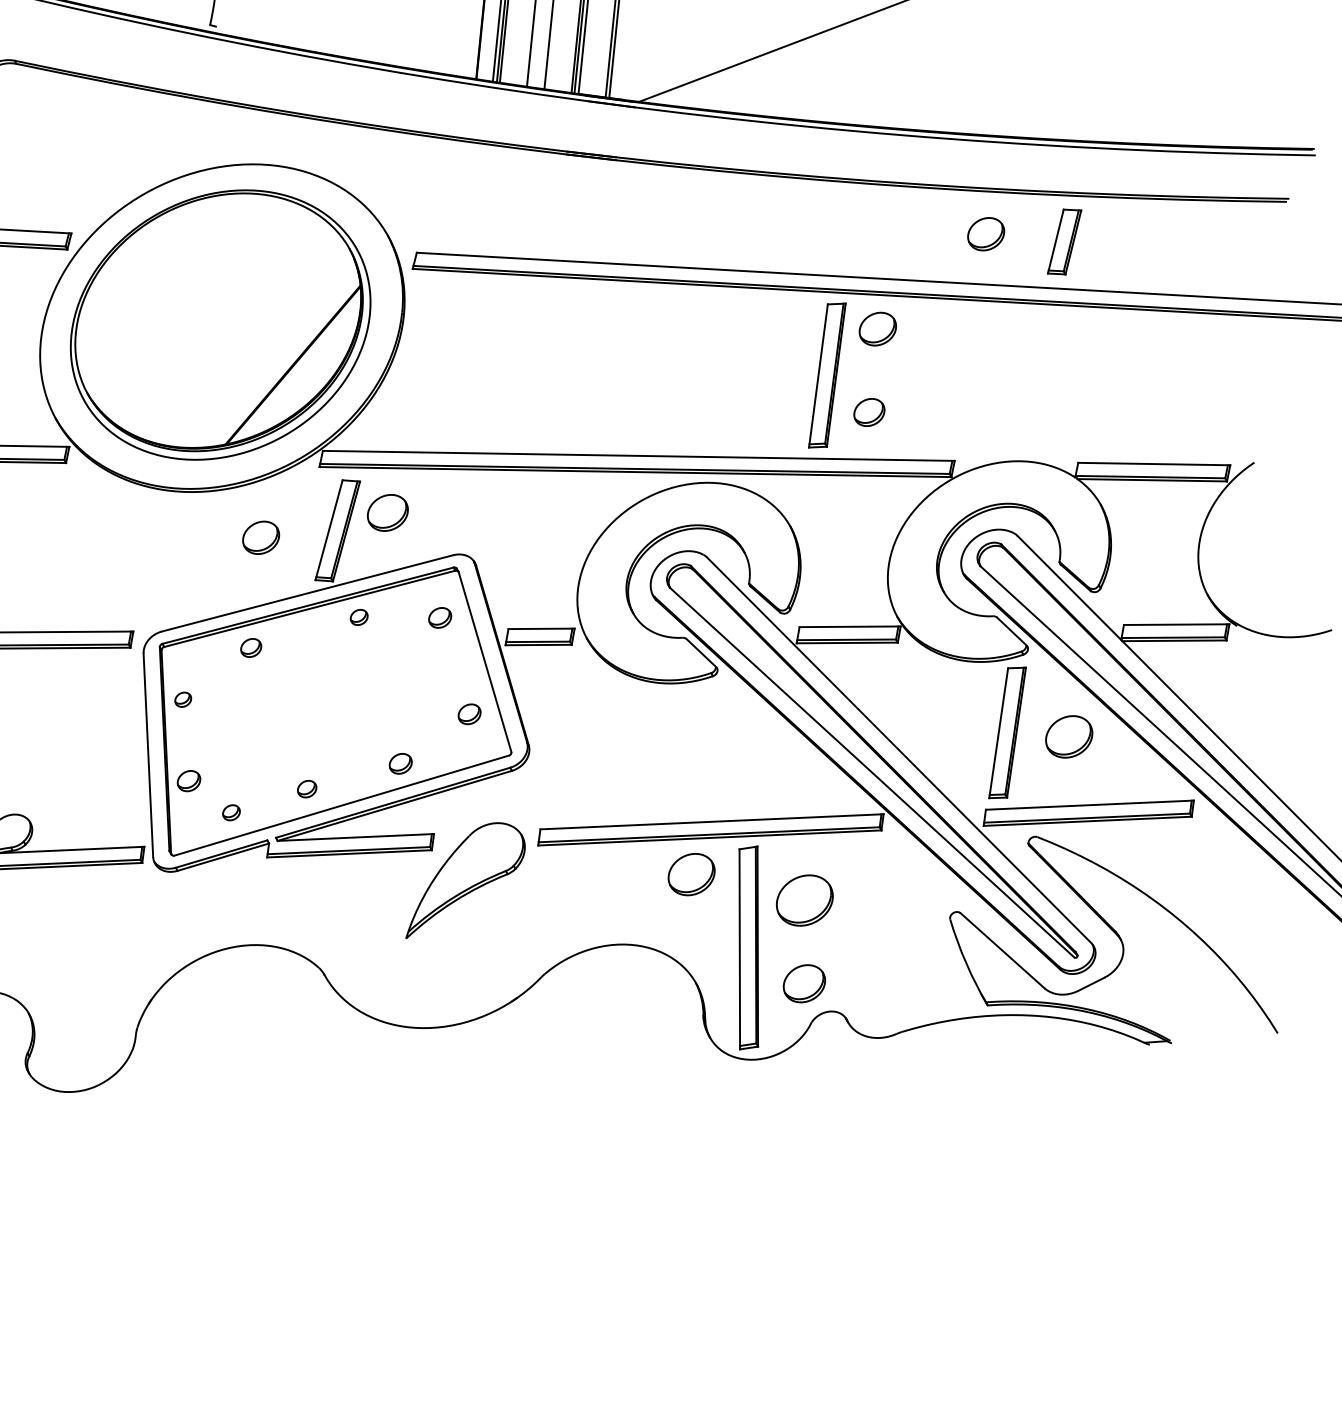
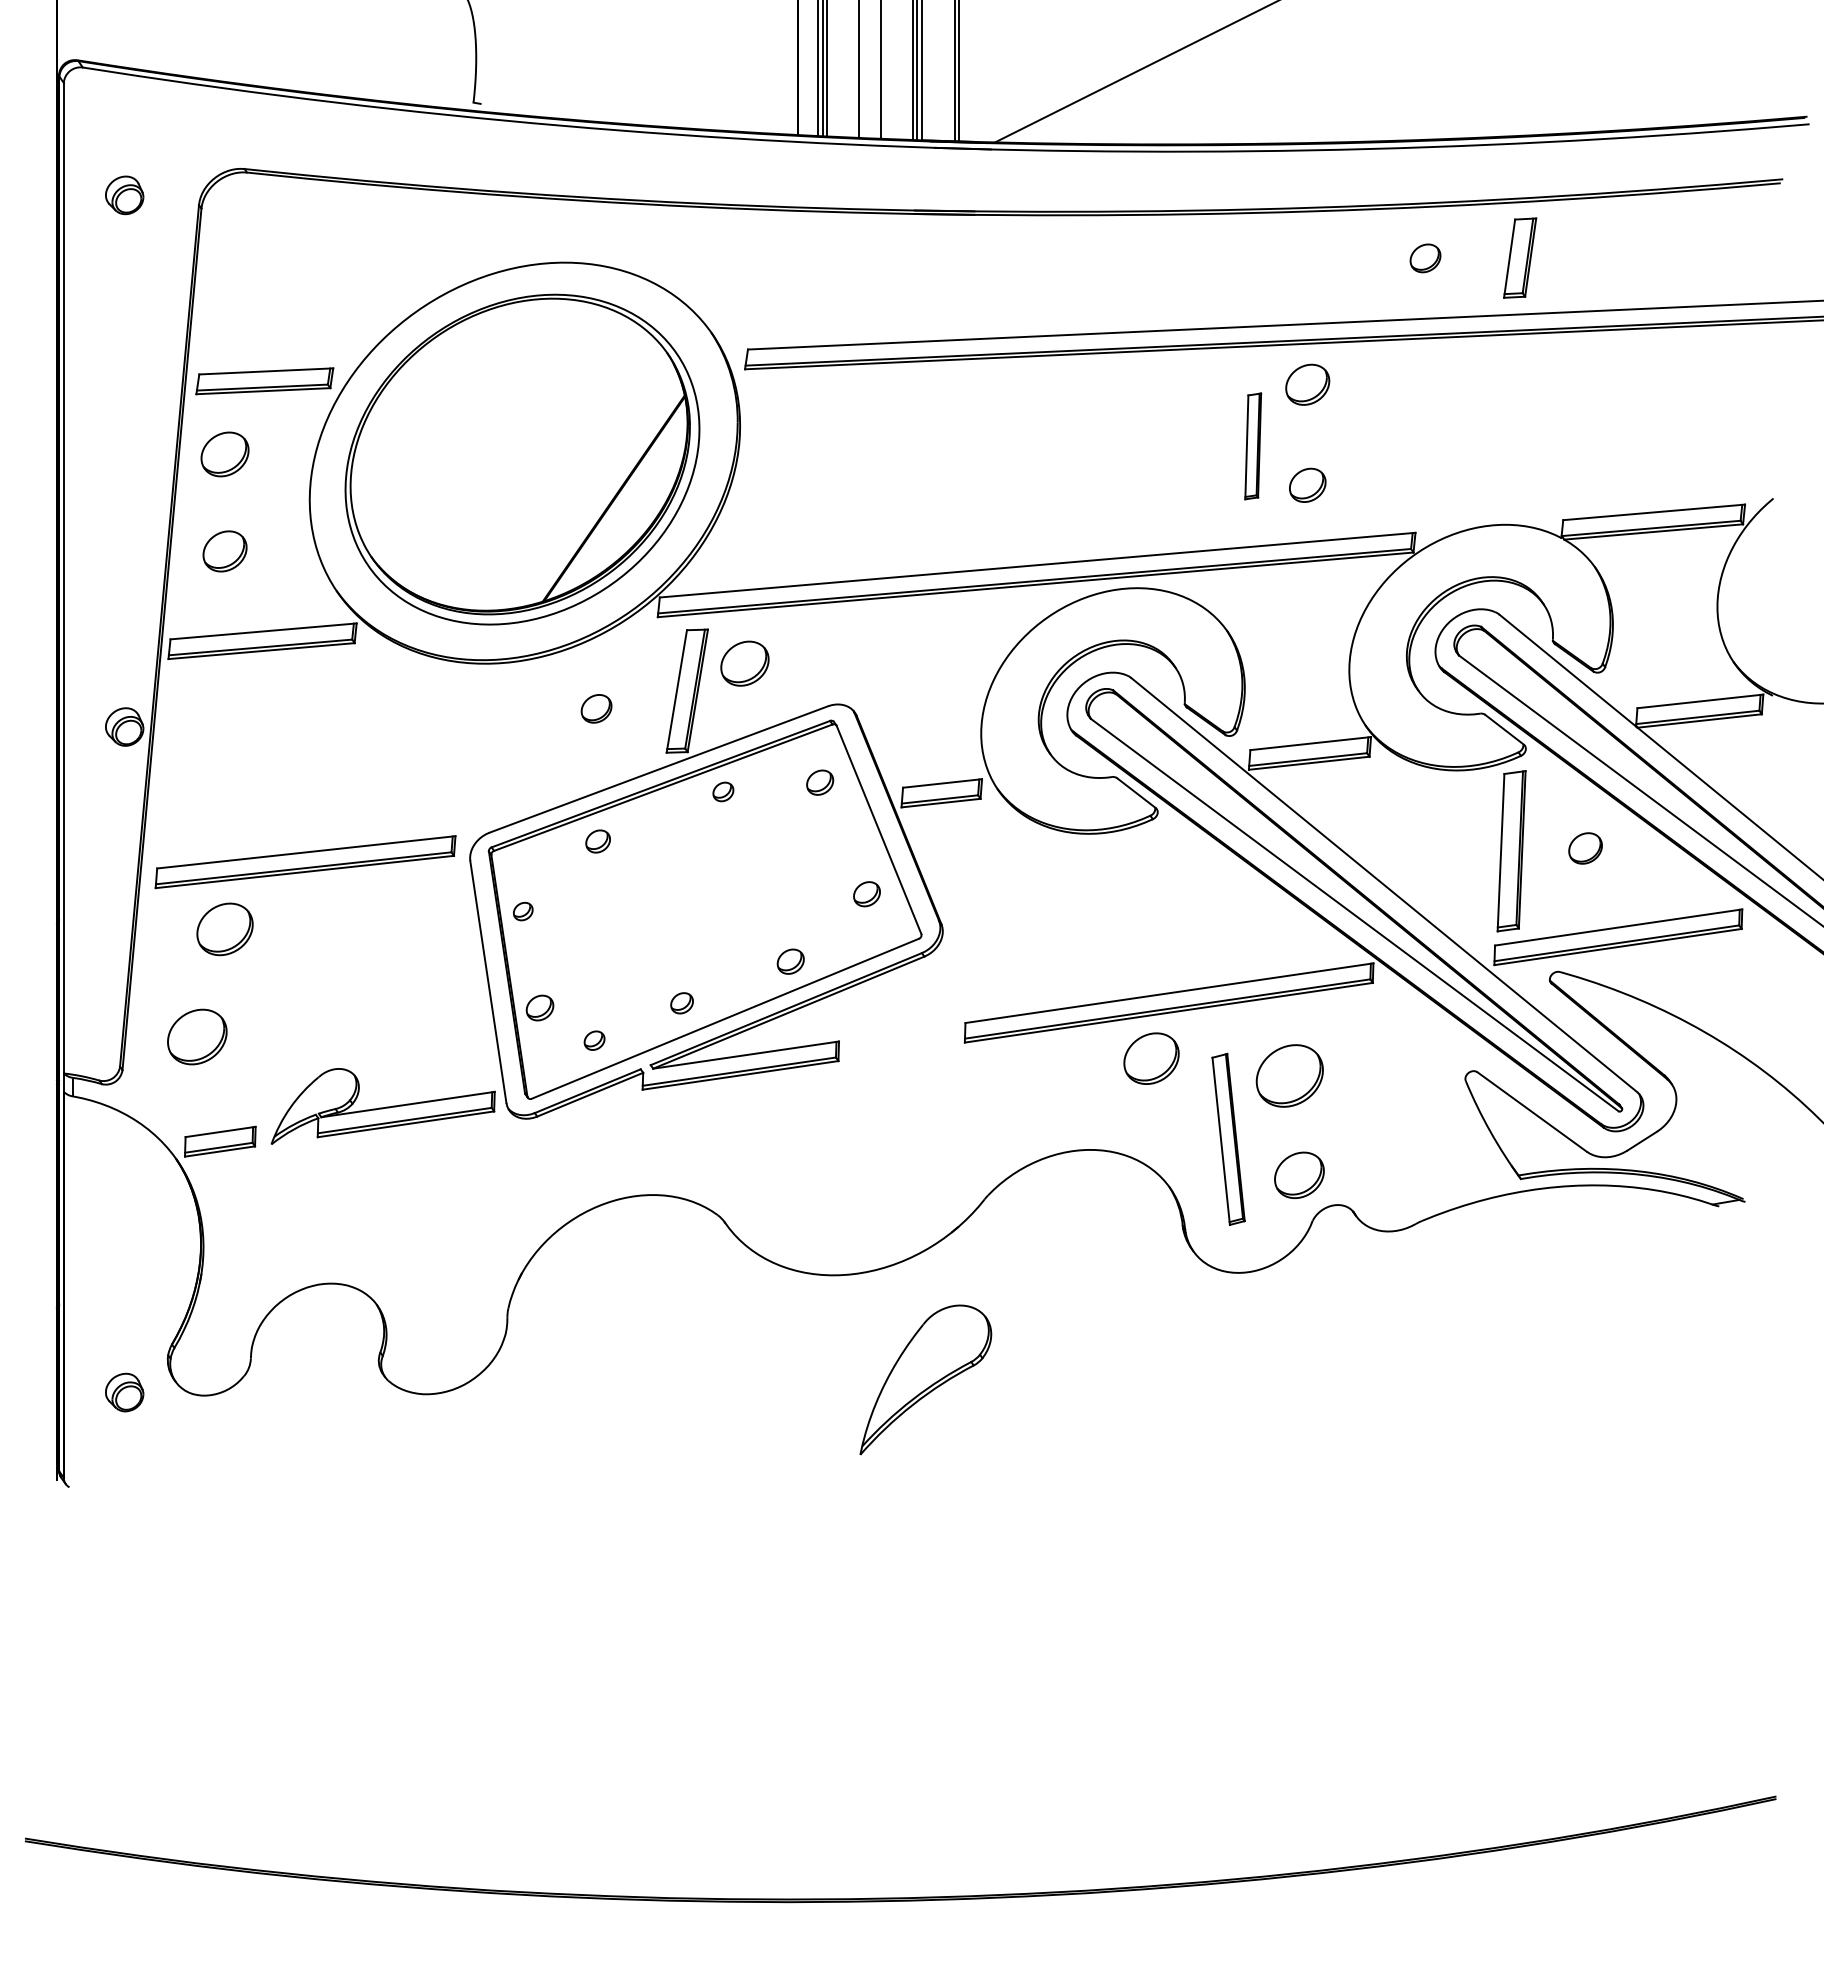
part: (986, 234) -> (1425, 258), size x0.7
part: (827, 375) -> (1253, 446), size x0.6
part: (261, 537) -> (596, 708), size x0.7
part: (1069, 736) -> (1585, 848), size x0.6
part: (466, 881) -> (925, 1379), moved
part: (748, 948) -> (1228, 1139), size x0.7

